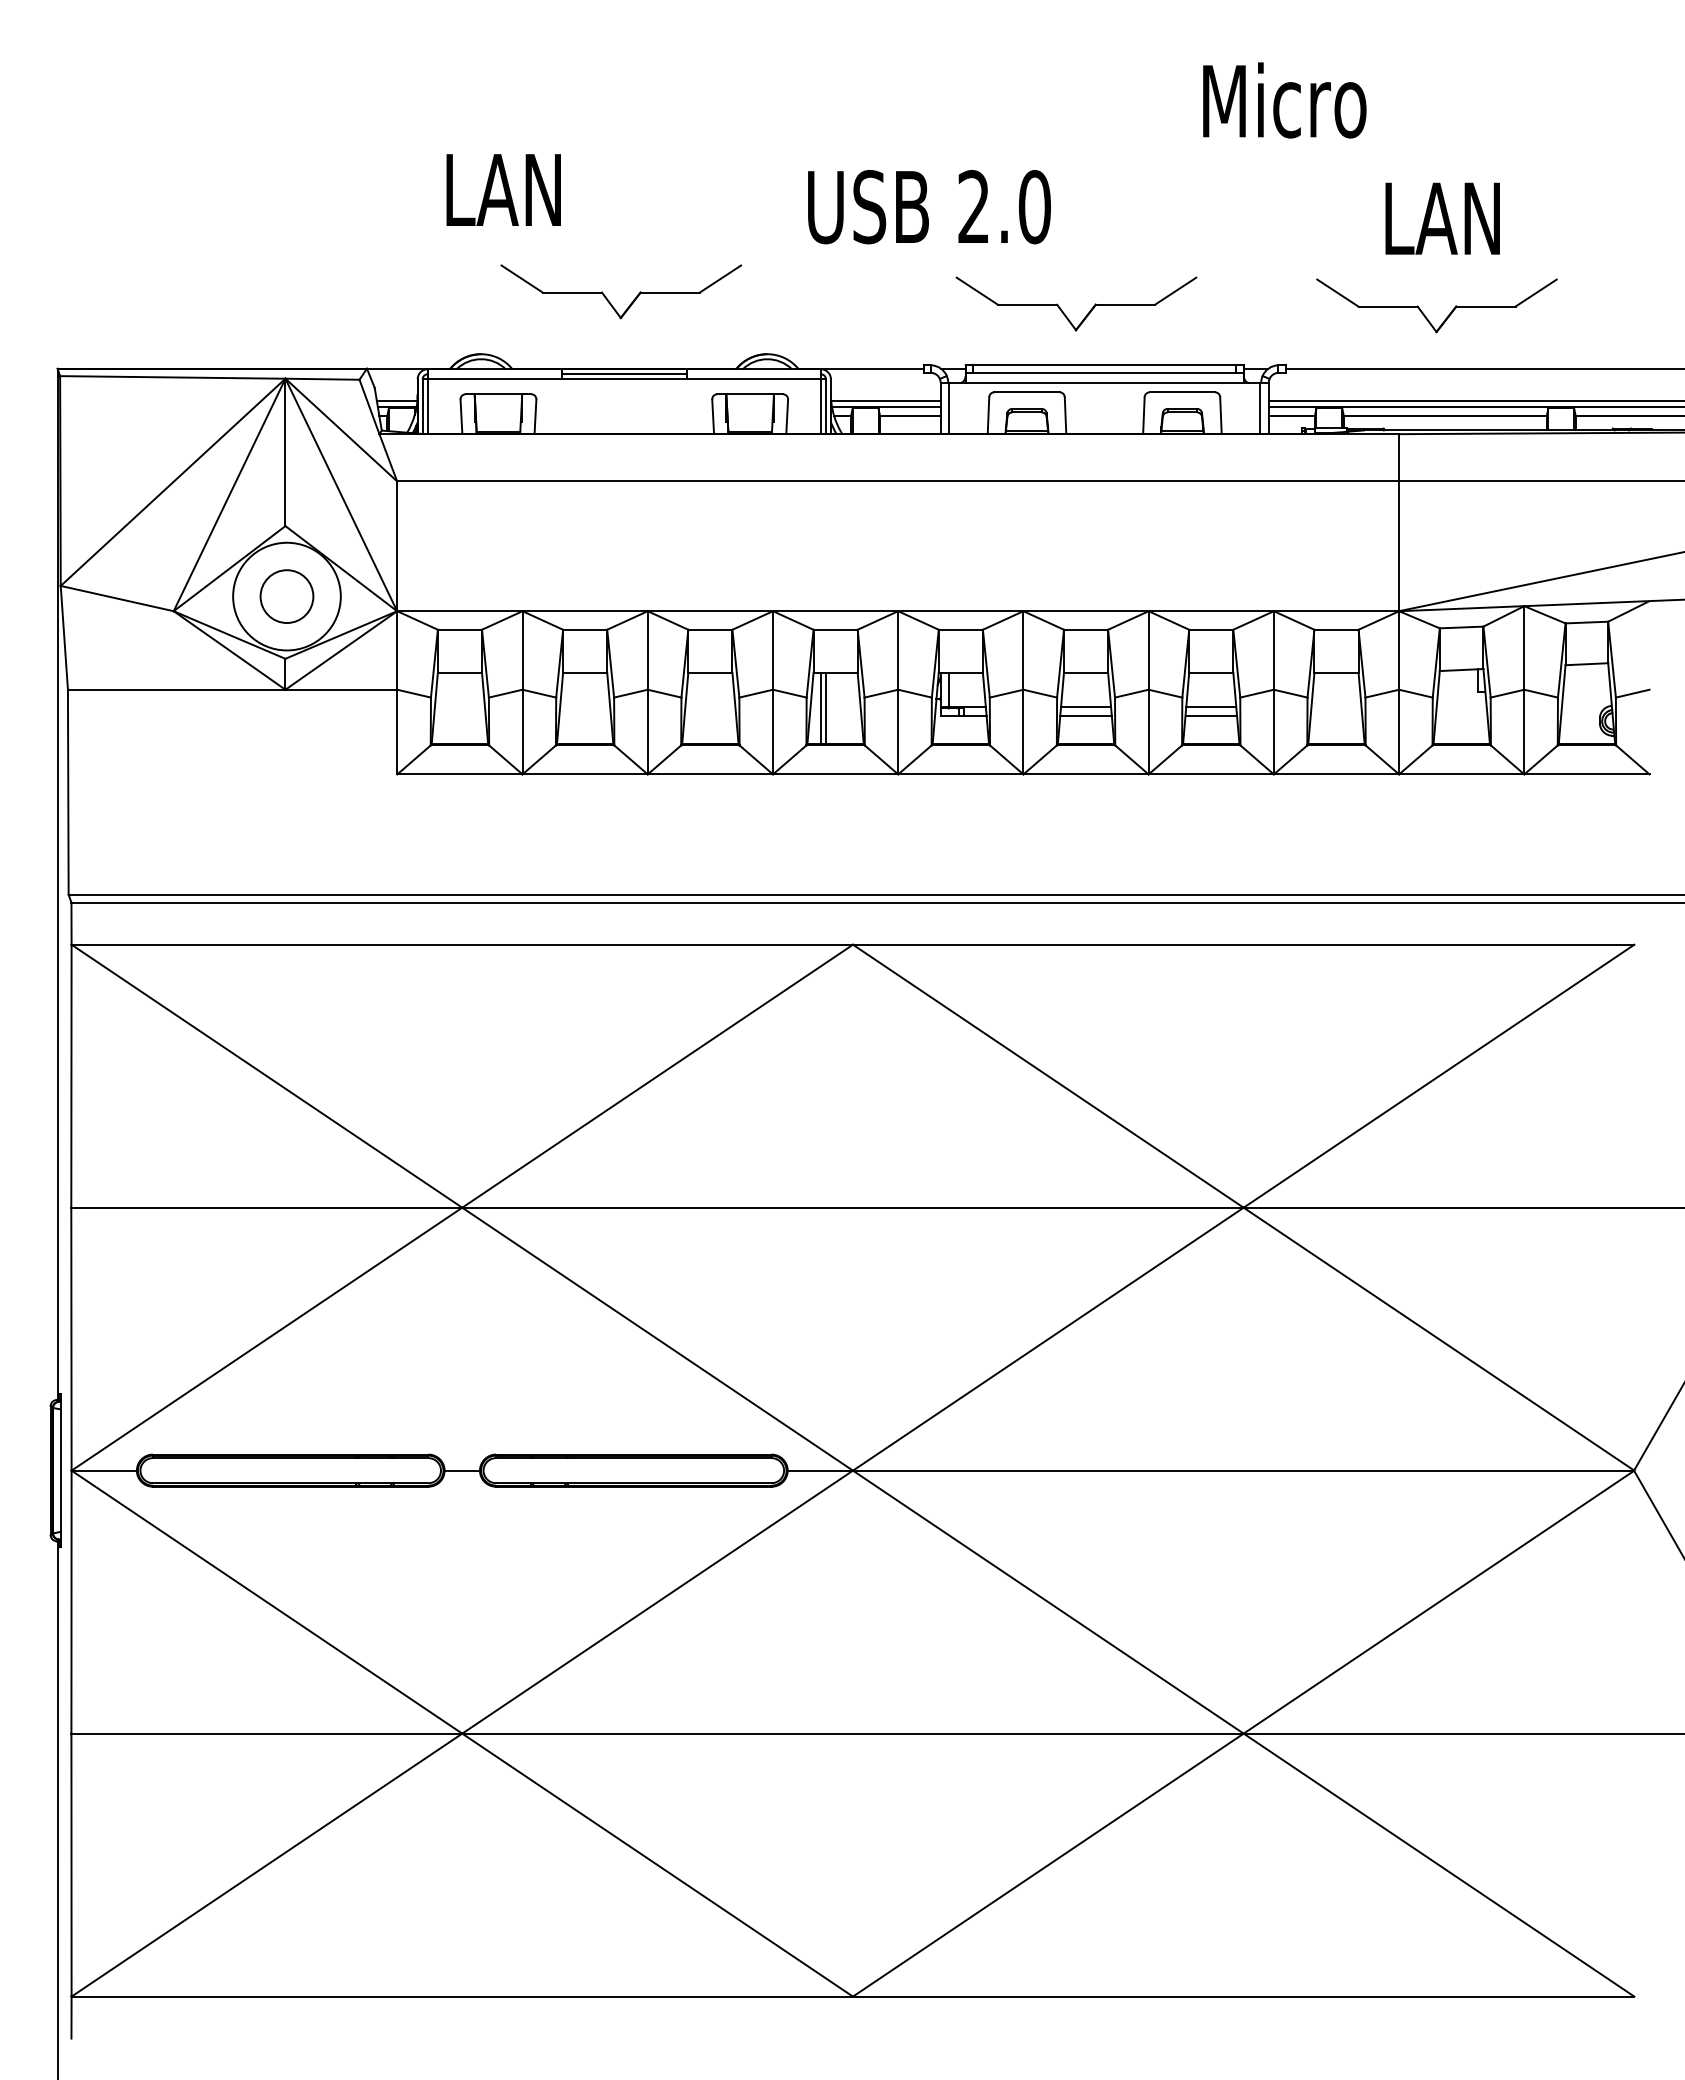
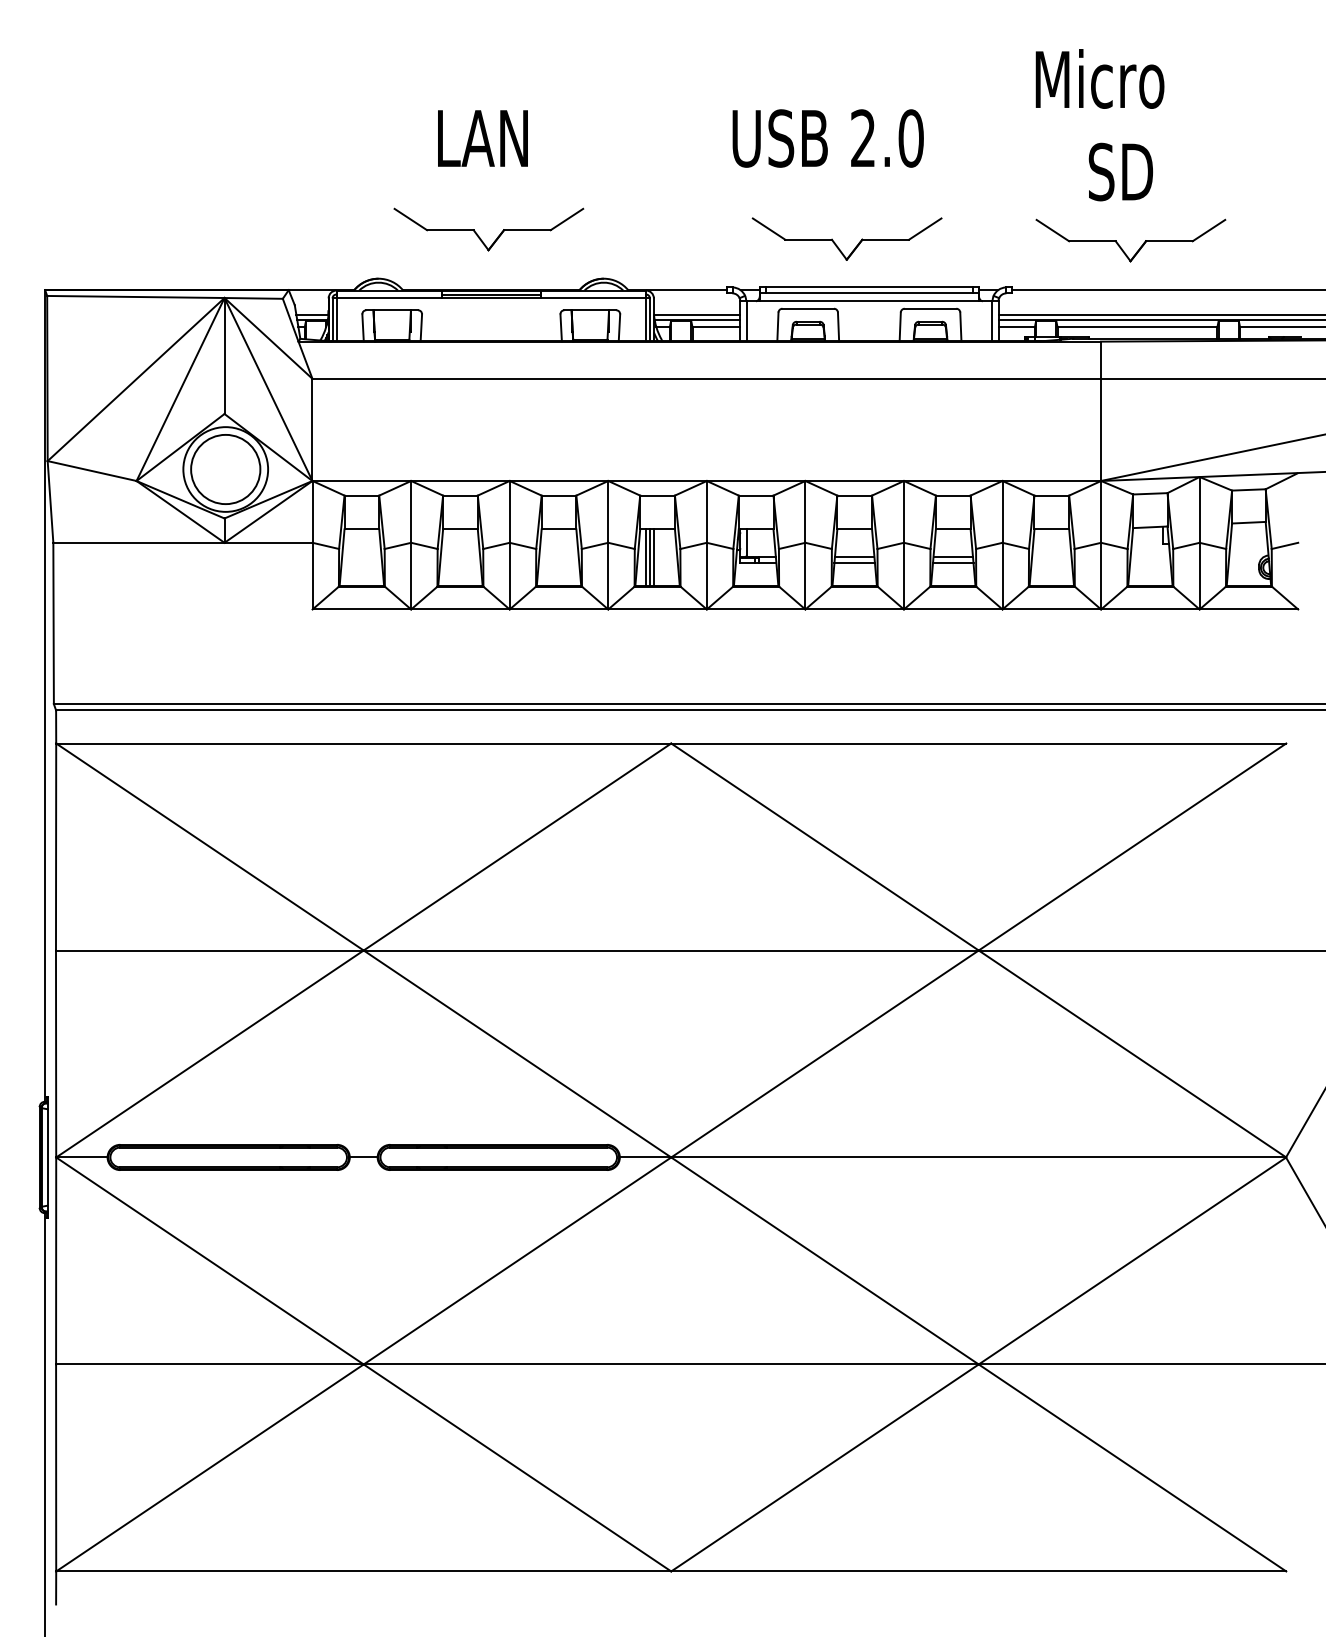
text: (1284, 100) -> (1099, 79), moved
text: (503, 189) -> (482, 138), moved
text: (929, 207) -> (828, 138), moved
text: (1441, 218) -> (1134, 171), LAN -> SD
circle: (286, 596) -> (225, 469), size x1.67
line: (830, 708) -> (653, 557), added

